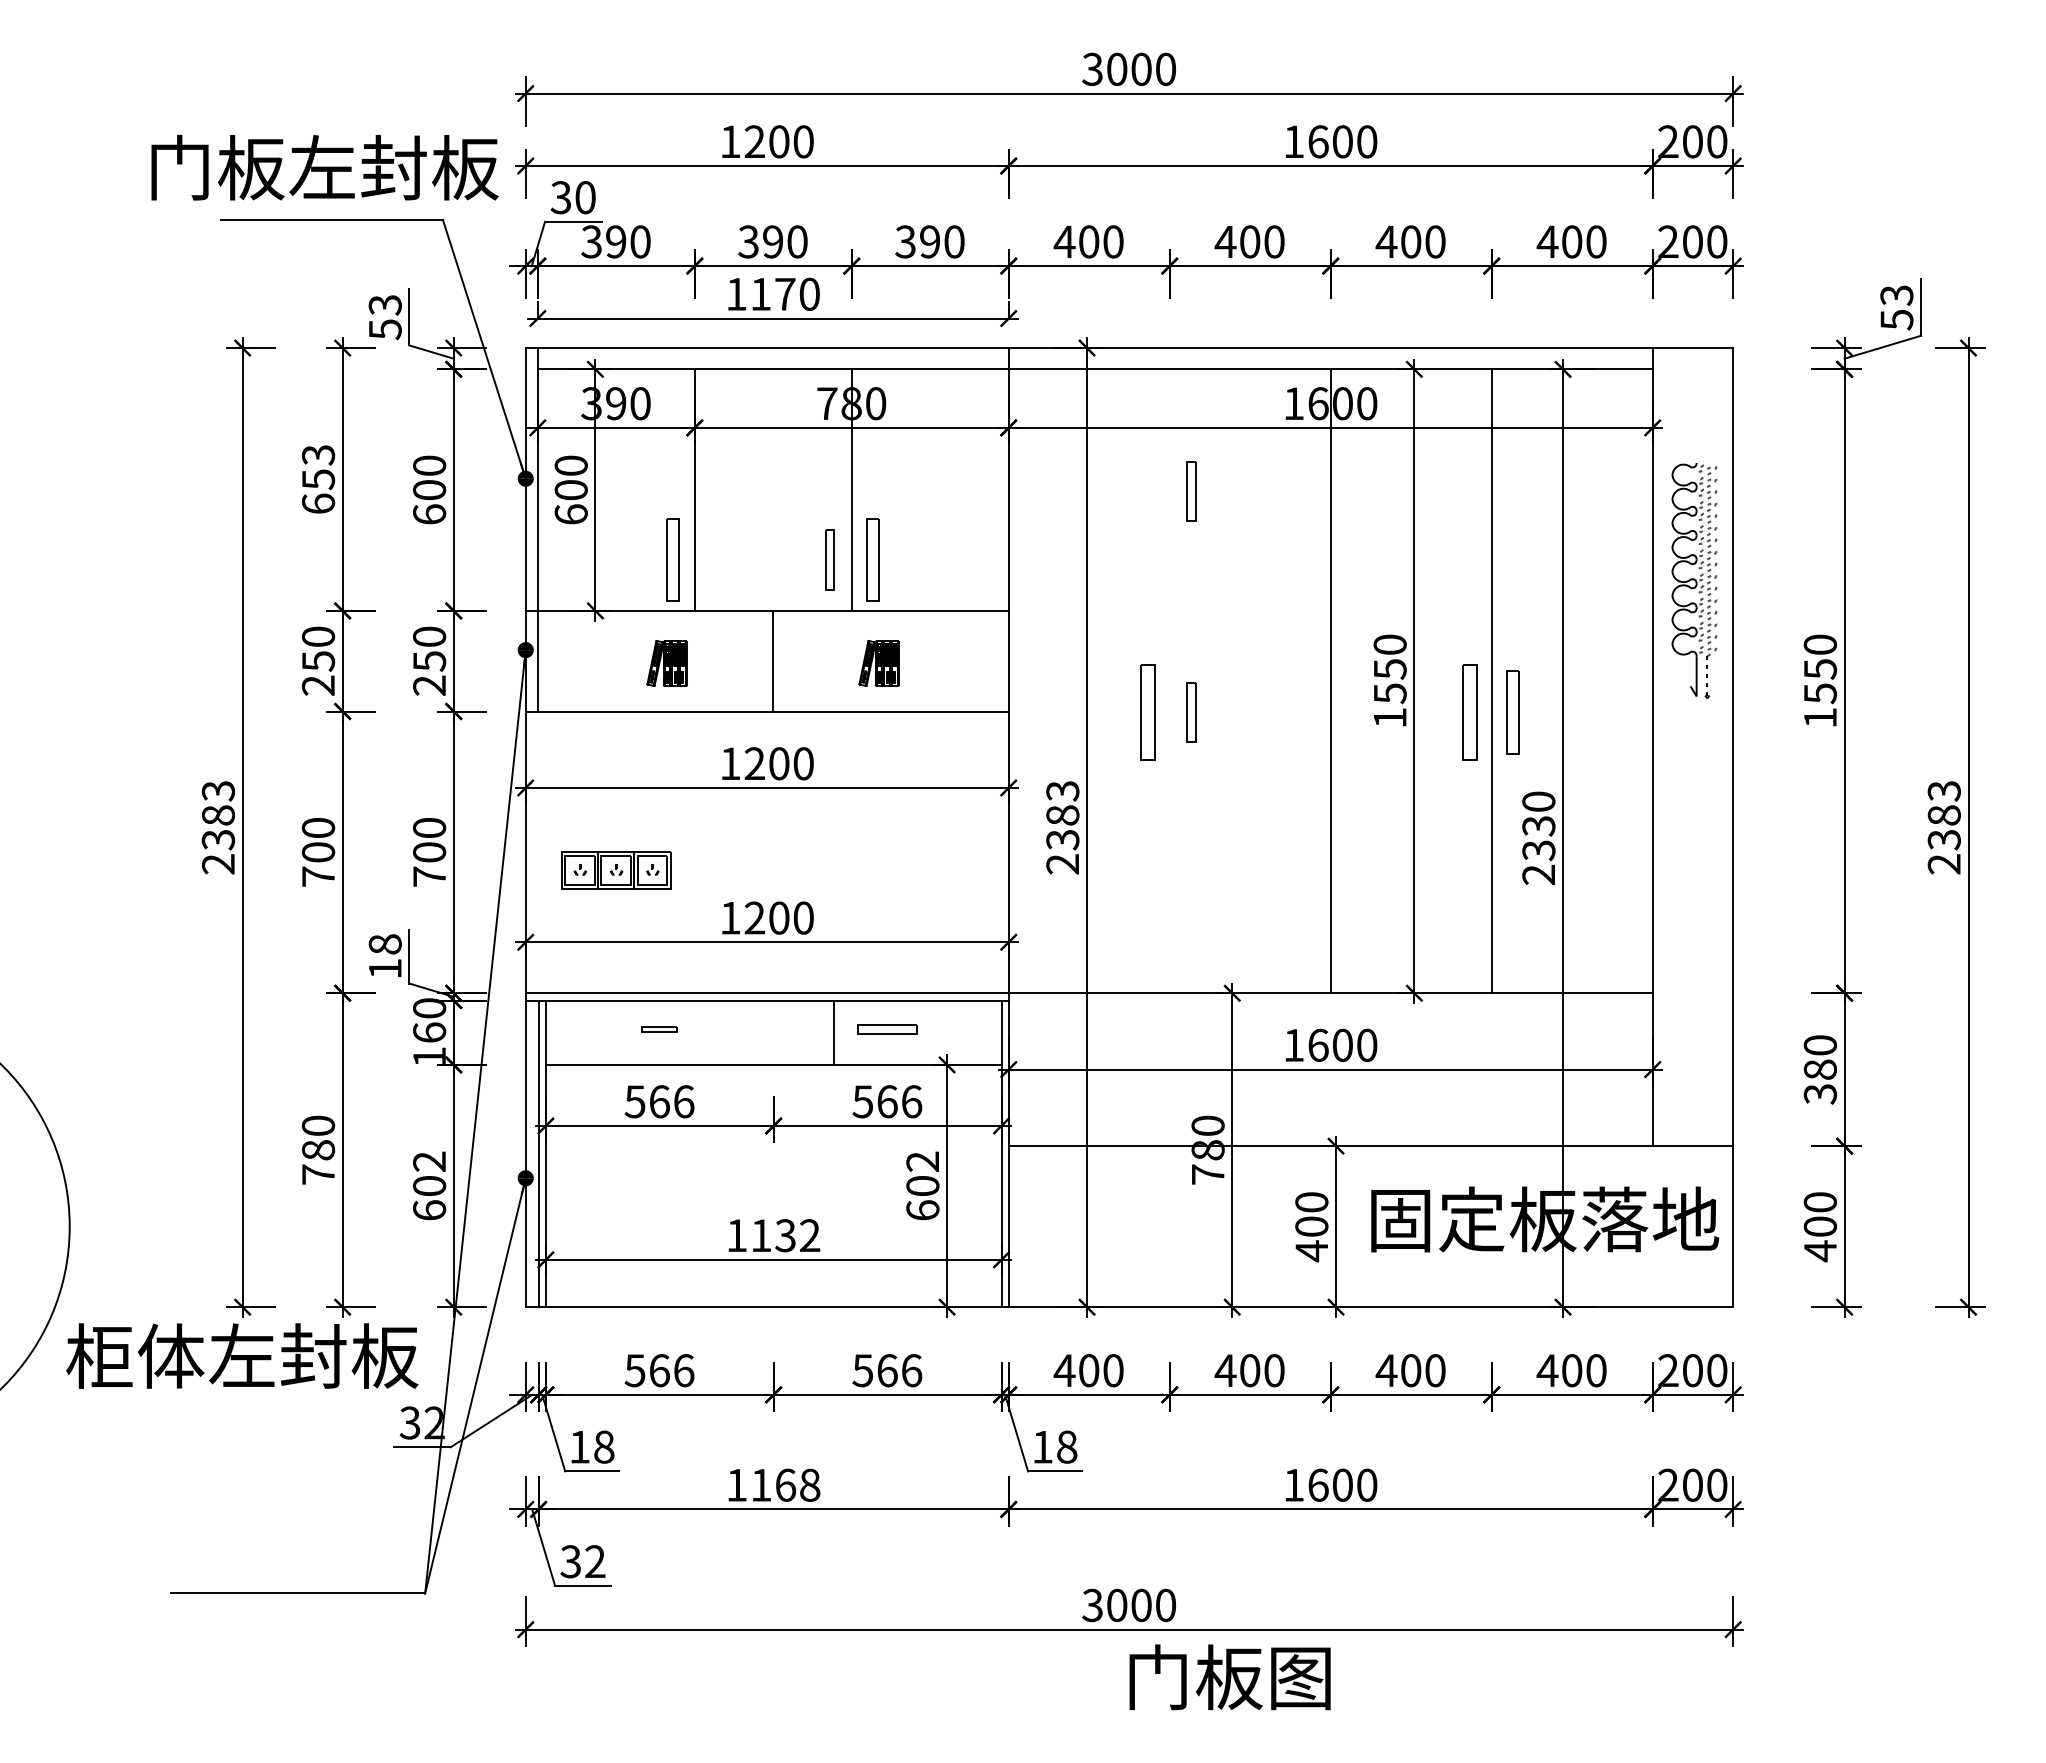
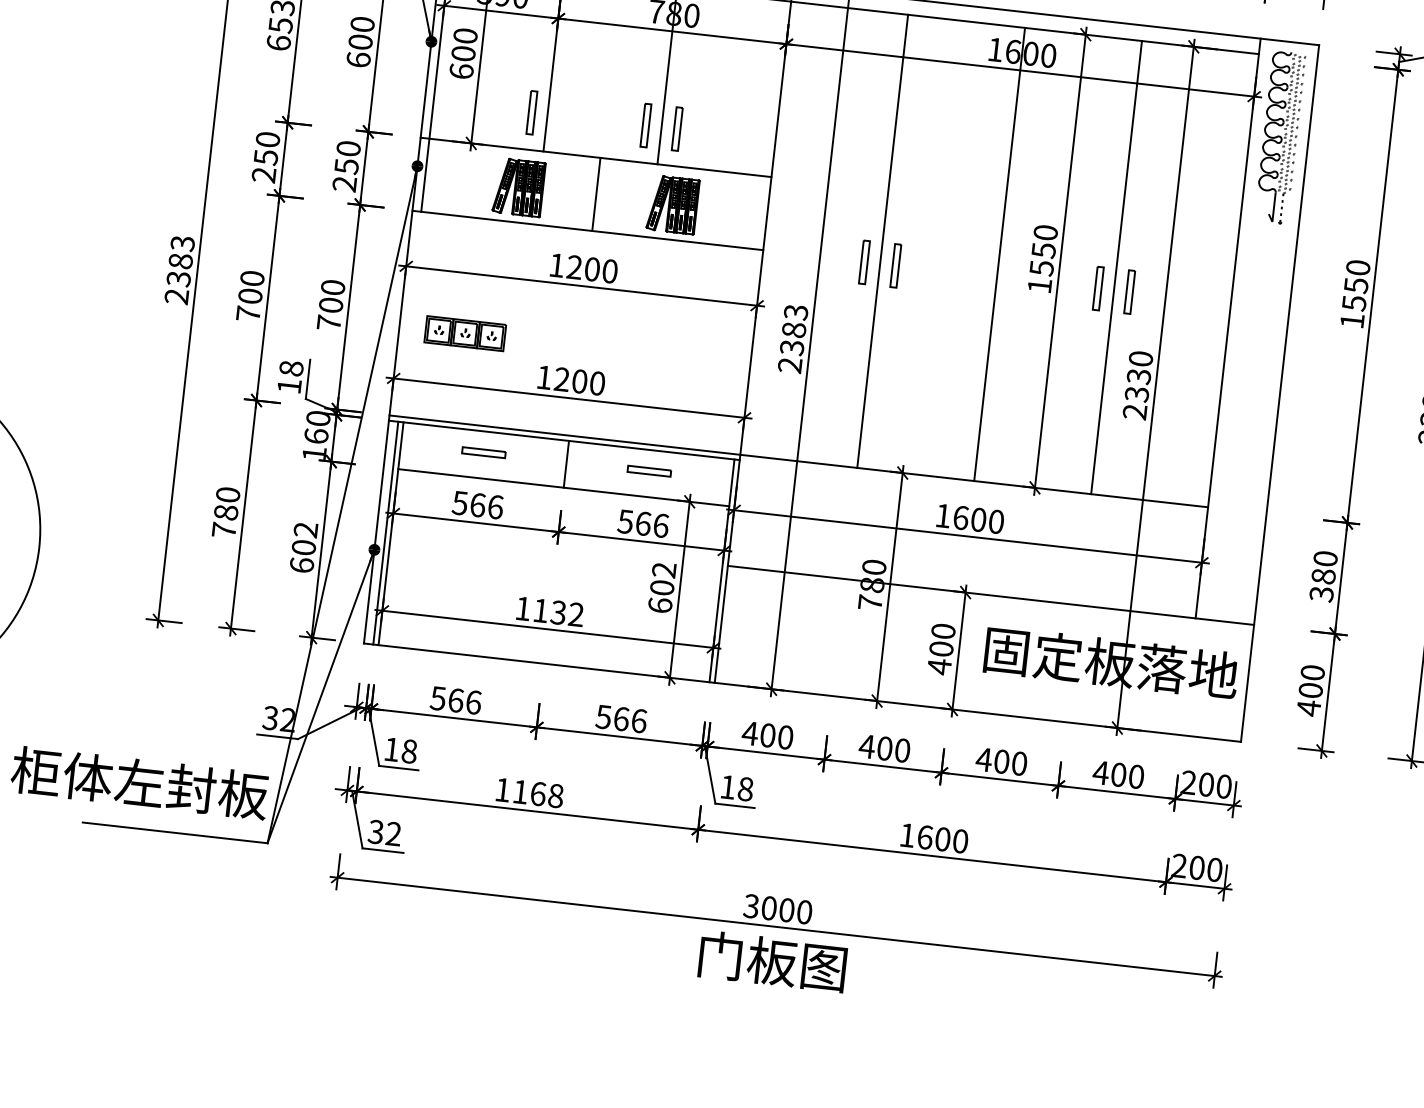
part: (1191, 491) -> (913, 105), removed
part: (672, 559) -> (531, 112), size x0.71
part: (873, 559) -> (677, 128), size x0.71
part: (1694, 580) -> (1280, 137), moved
part: (666, 663) -> (518, 187), size x1.67
part: (878, 663) -> (672, 204), size x1.67
line: (1169, 681) -> (882, 241), added
part: (1147, 712) -> (864, 262), size x0.62
part: (1469, 712) -> (1097, 288), size x0.62
part: (1513, 712) -> (1129, 292), size x0.71
part: (659, 1029) -> (483, 452), size x1.67
line: (833, 1032) -> (566, 464), moved
text: (242, 1355) -> (140, 782), moved
text: (1229, 1677) -> (772, 961), moved

